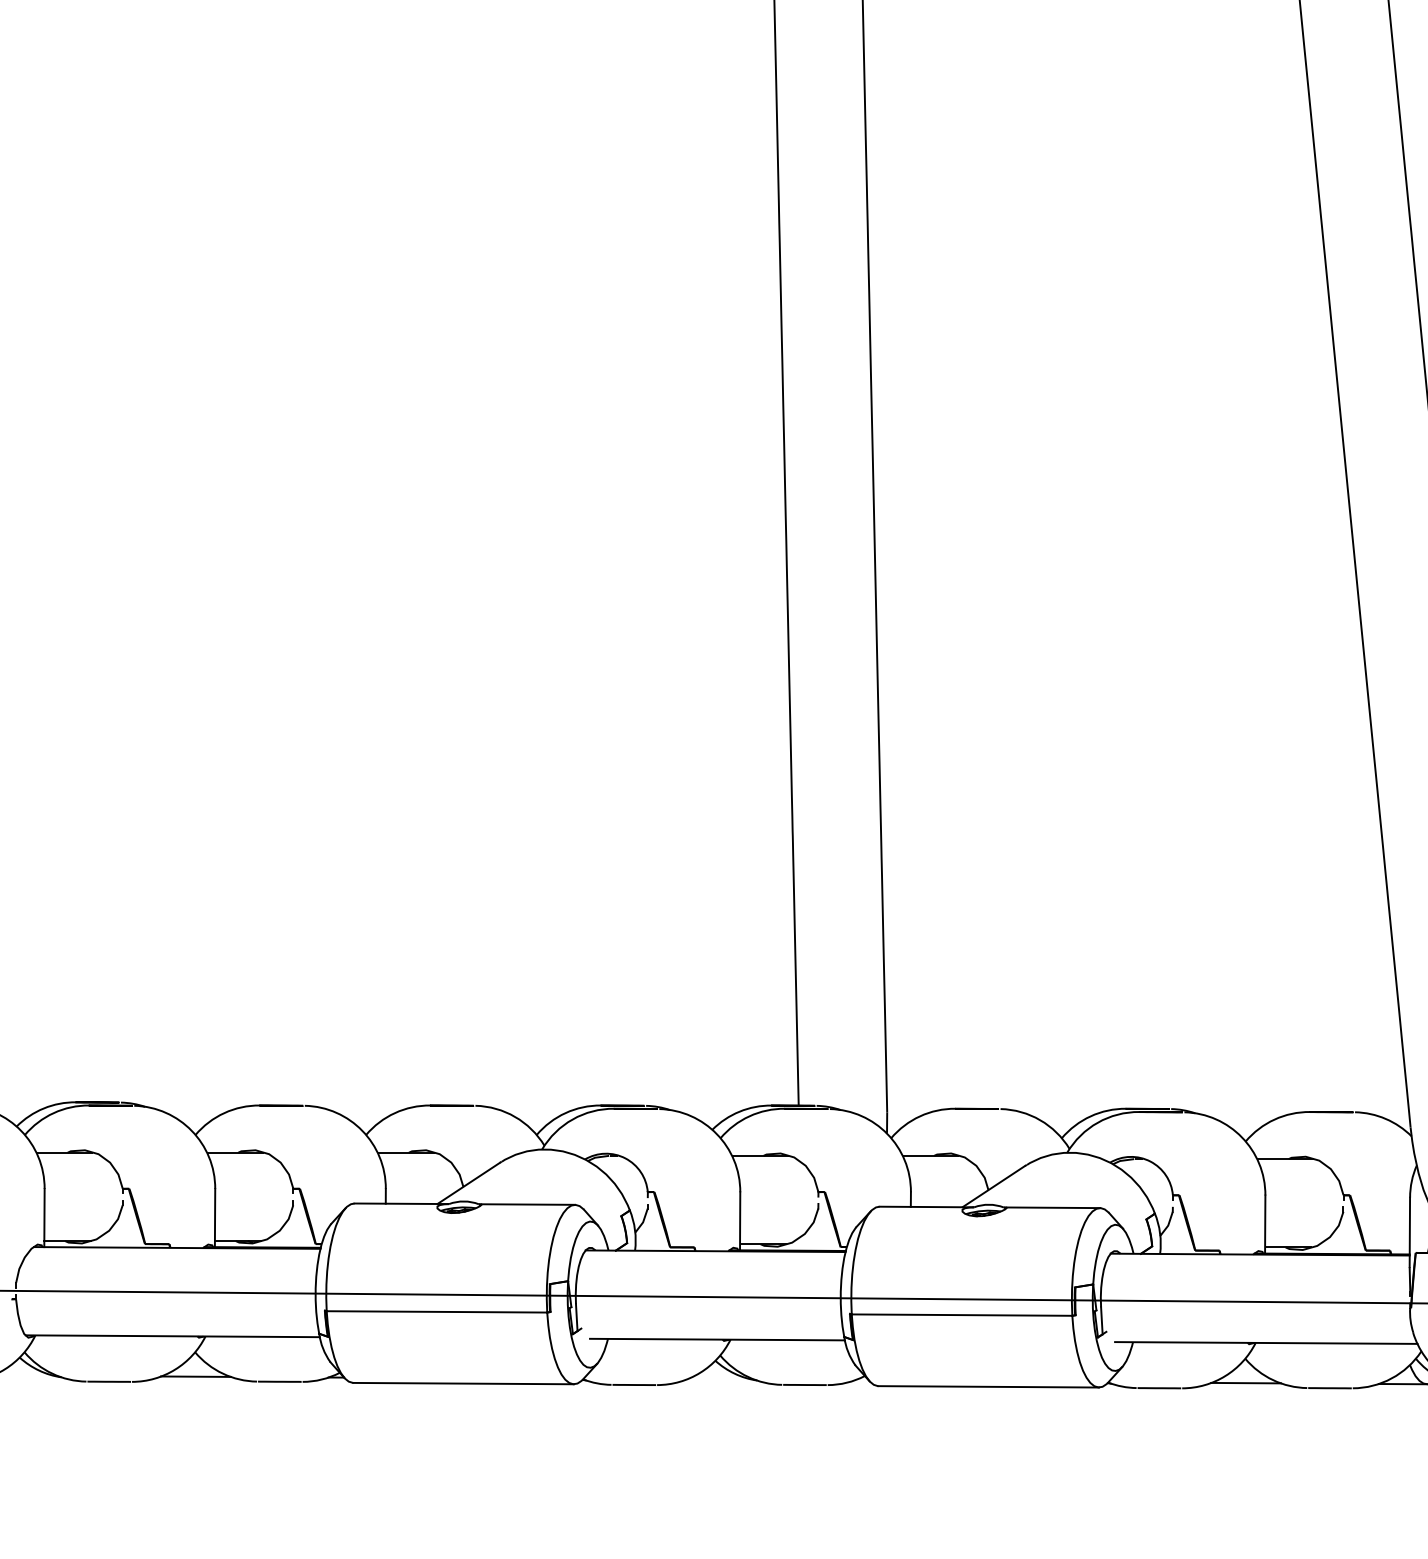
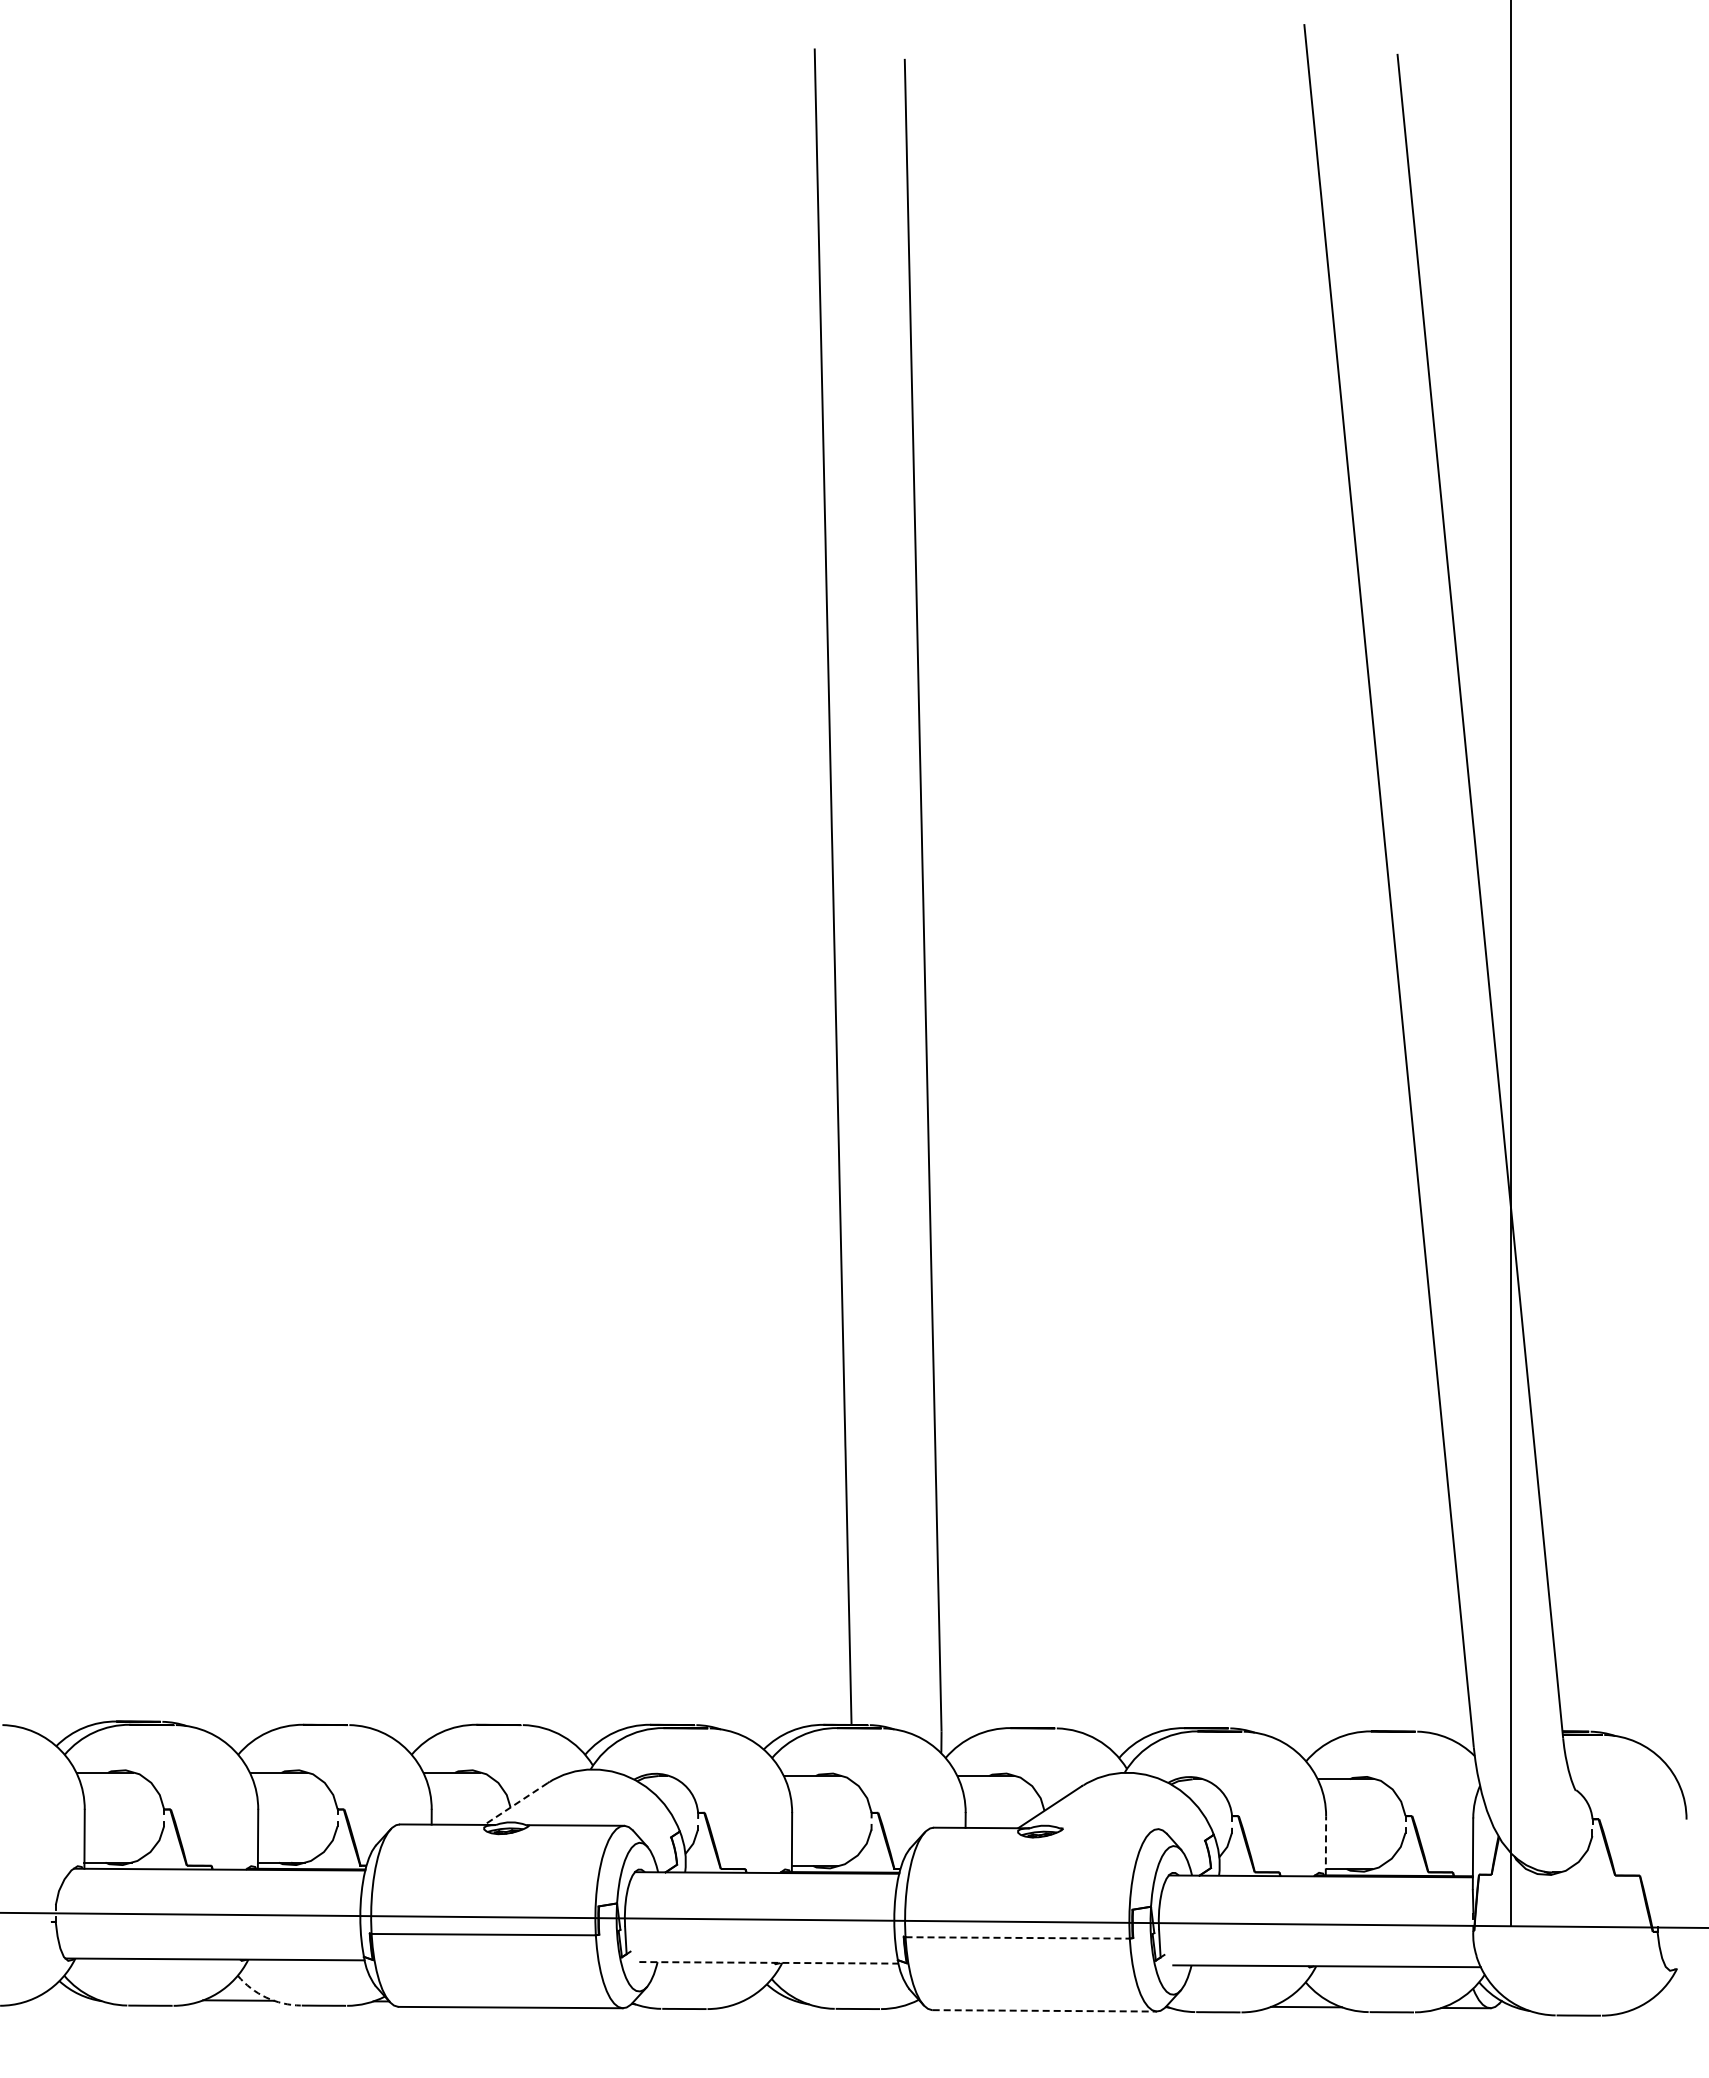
line: (468, 1183) -> (515, 1804), solid -> dashed
line: (1053, 1207) -> (1110, 1828), removed
line: (1264, 1224) -> (1325, 1845), solid -> dashed
line: (962, 1314) -> (1018, 1937), solid -> dashed
line: (717, 1339) -> (768, 1962), solid -> dashed
arc: (223, 1373) -> (266, 1997), solid -> dashed
line: (989, 1386) -> (1045, 2010), solid -> dashed

